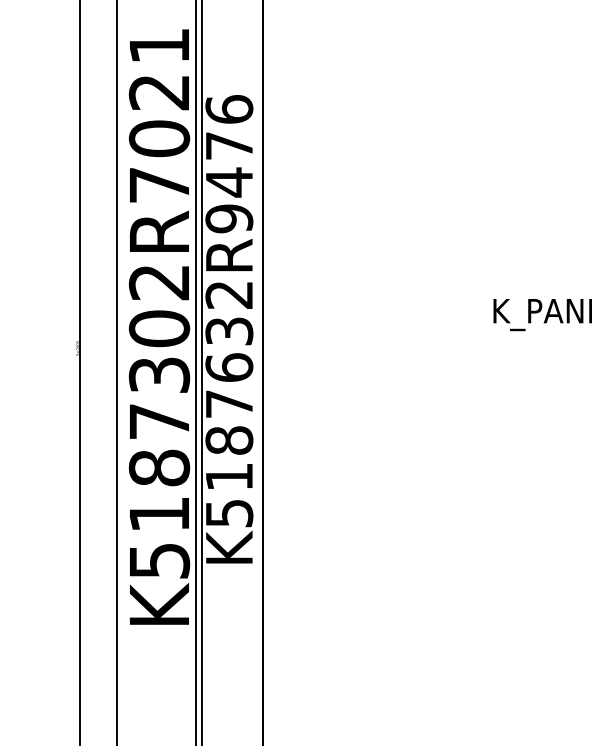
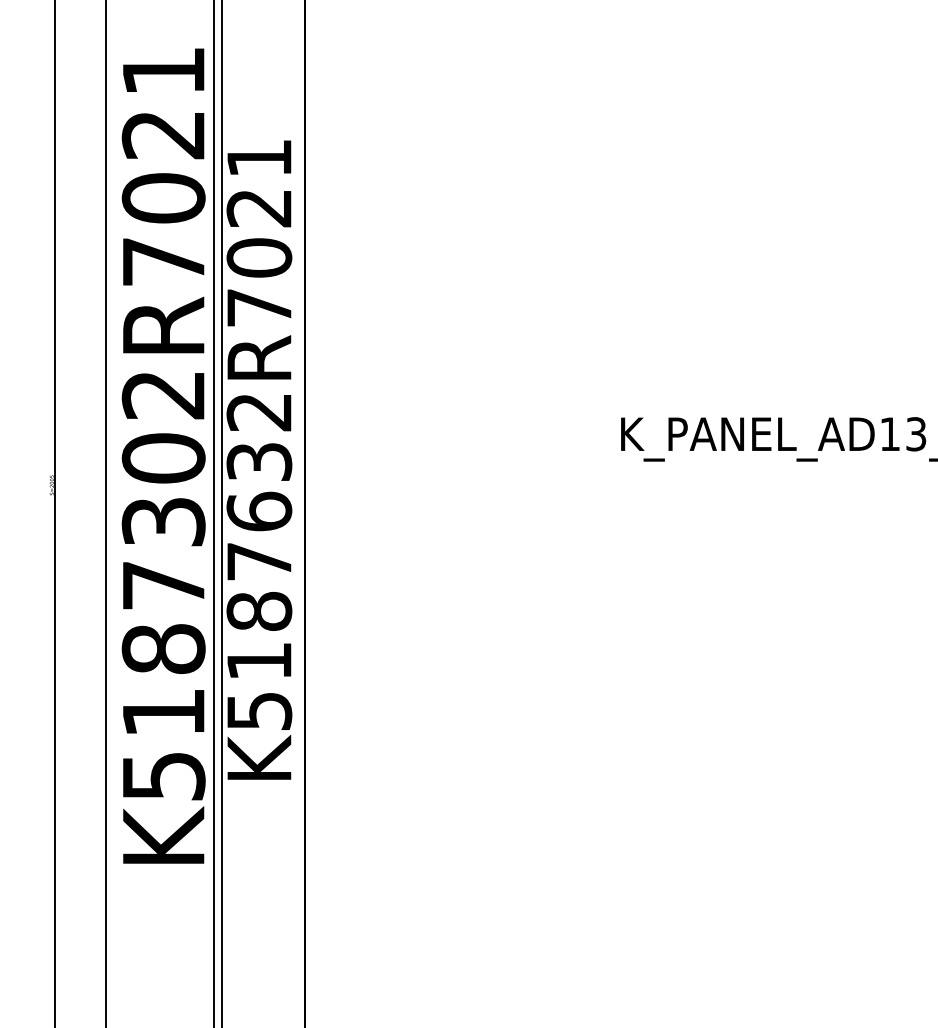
text: (229, 163) -> (259, 232), K5187632R9476 -> K5187632R7021

